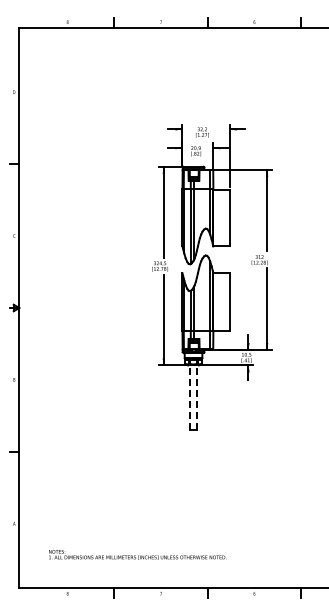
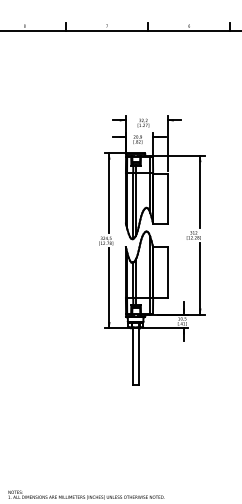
line: (189, 397) -> (132, 356), dashed -> solid
line: (197, 397) -> (139, 356), dashed -> solid

